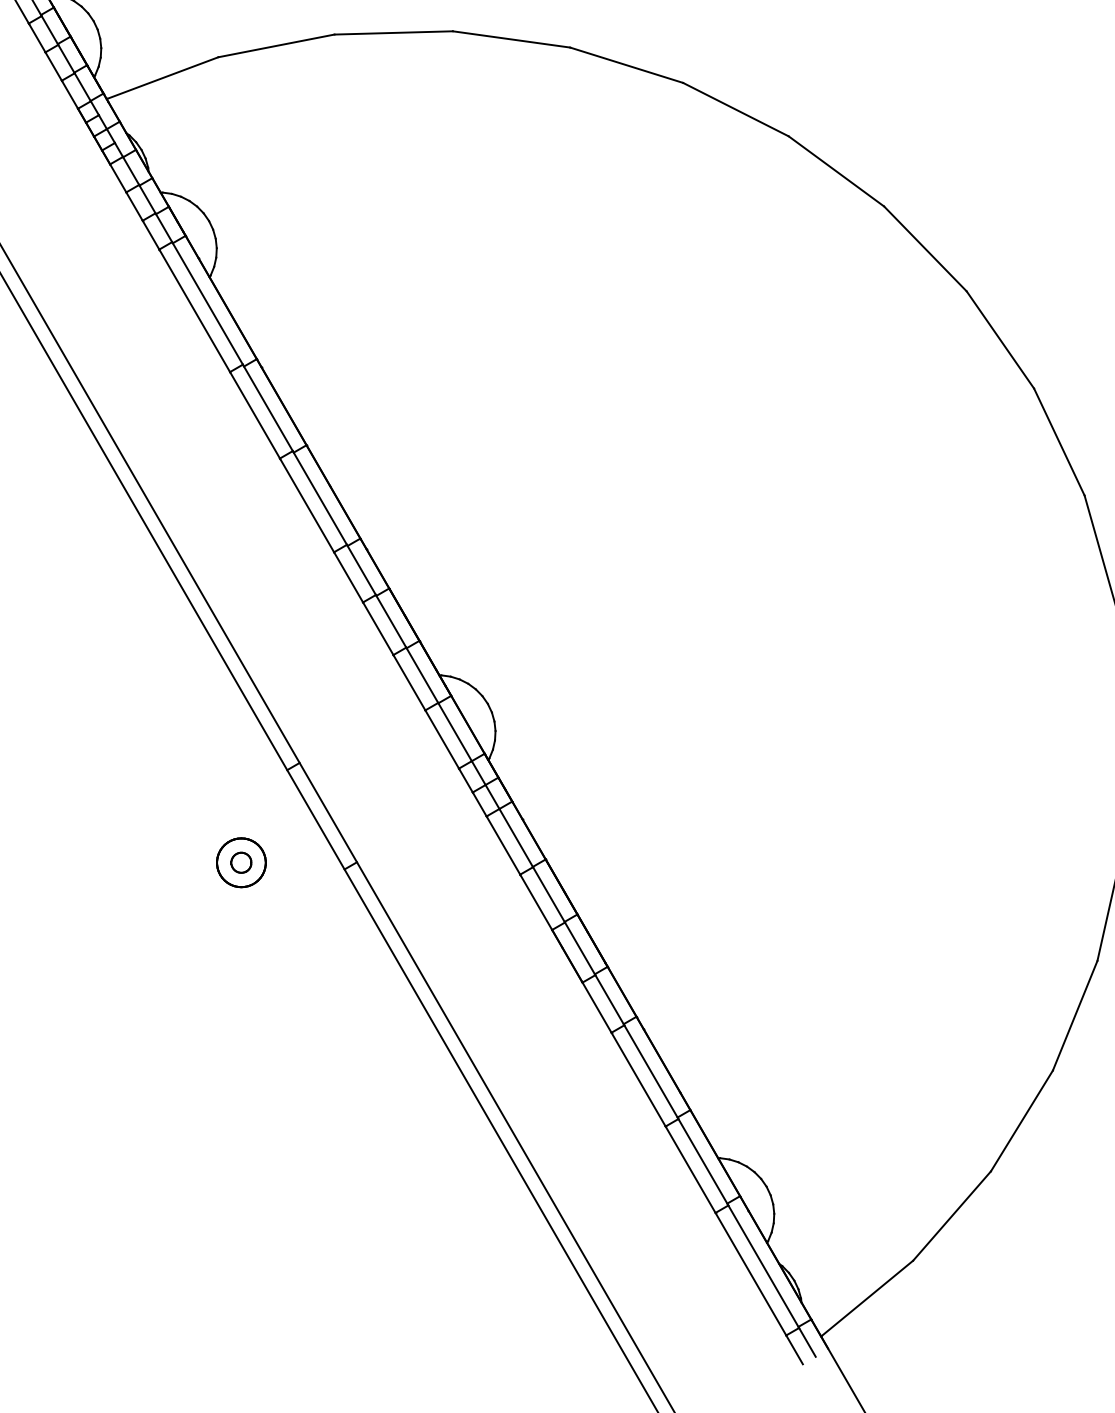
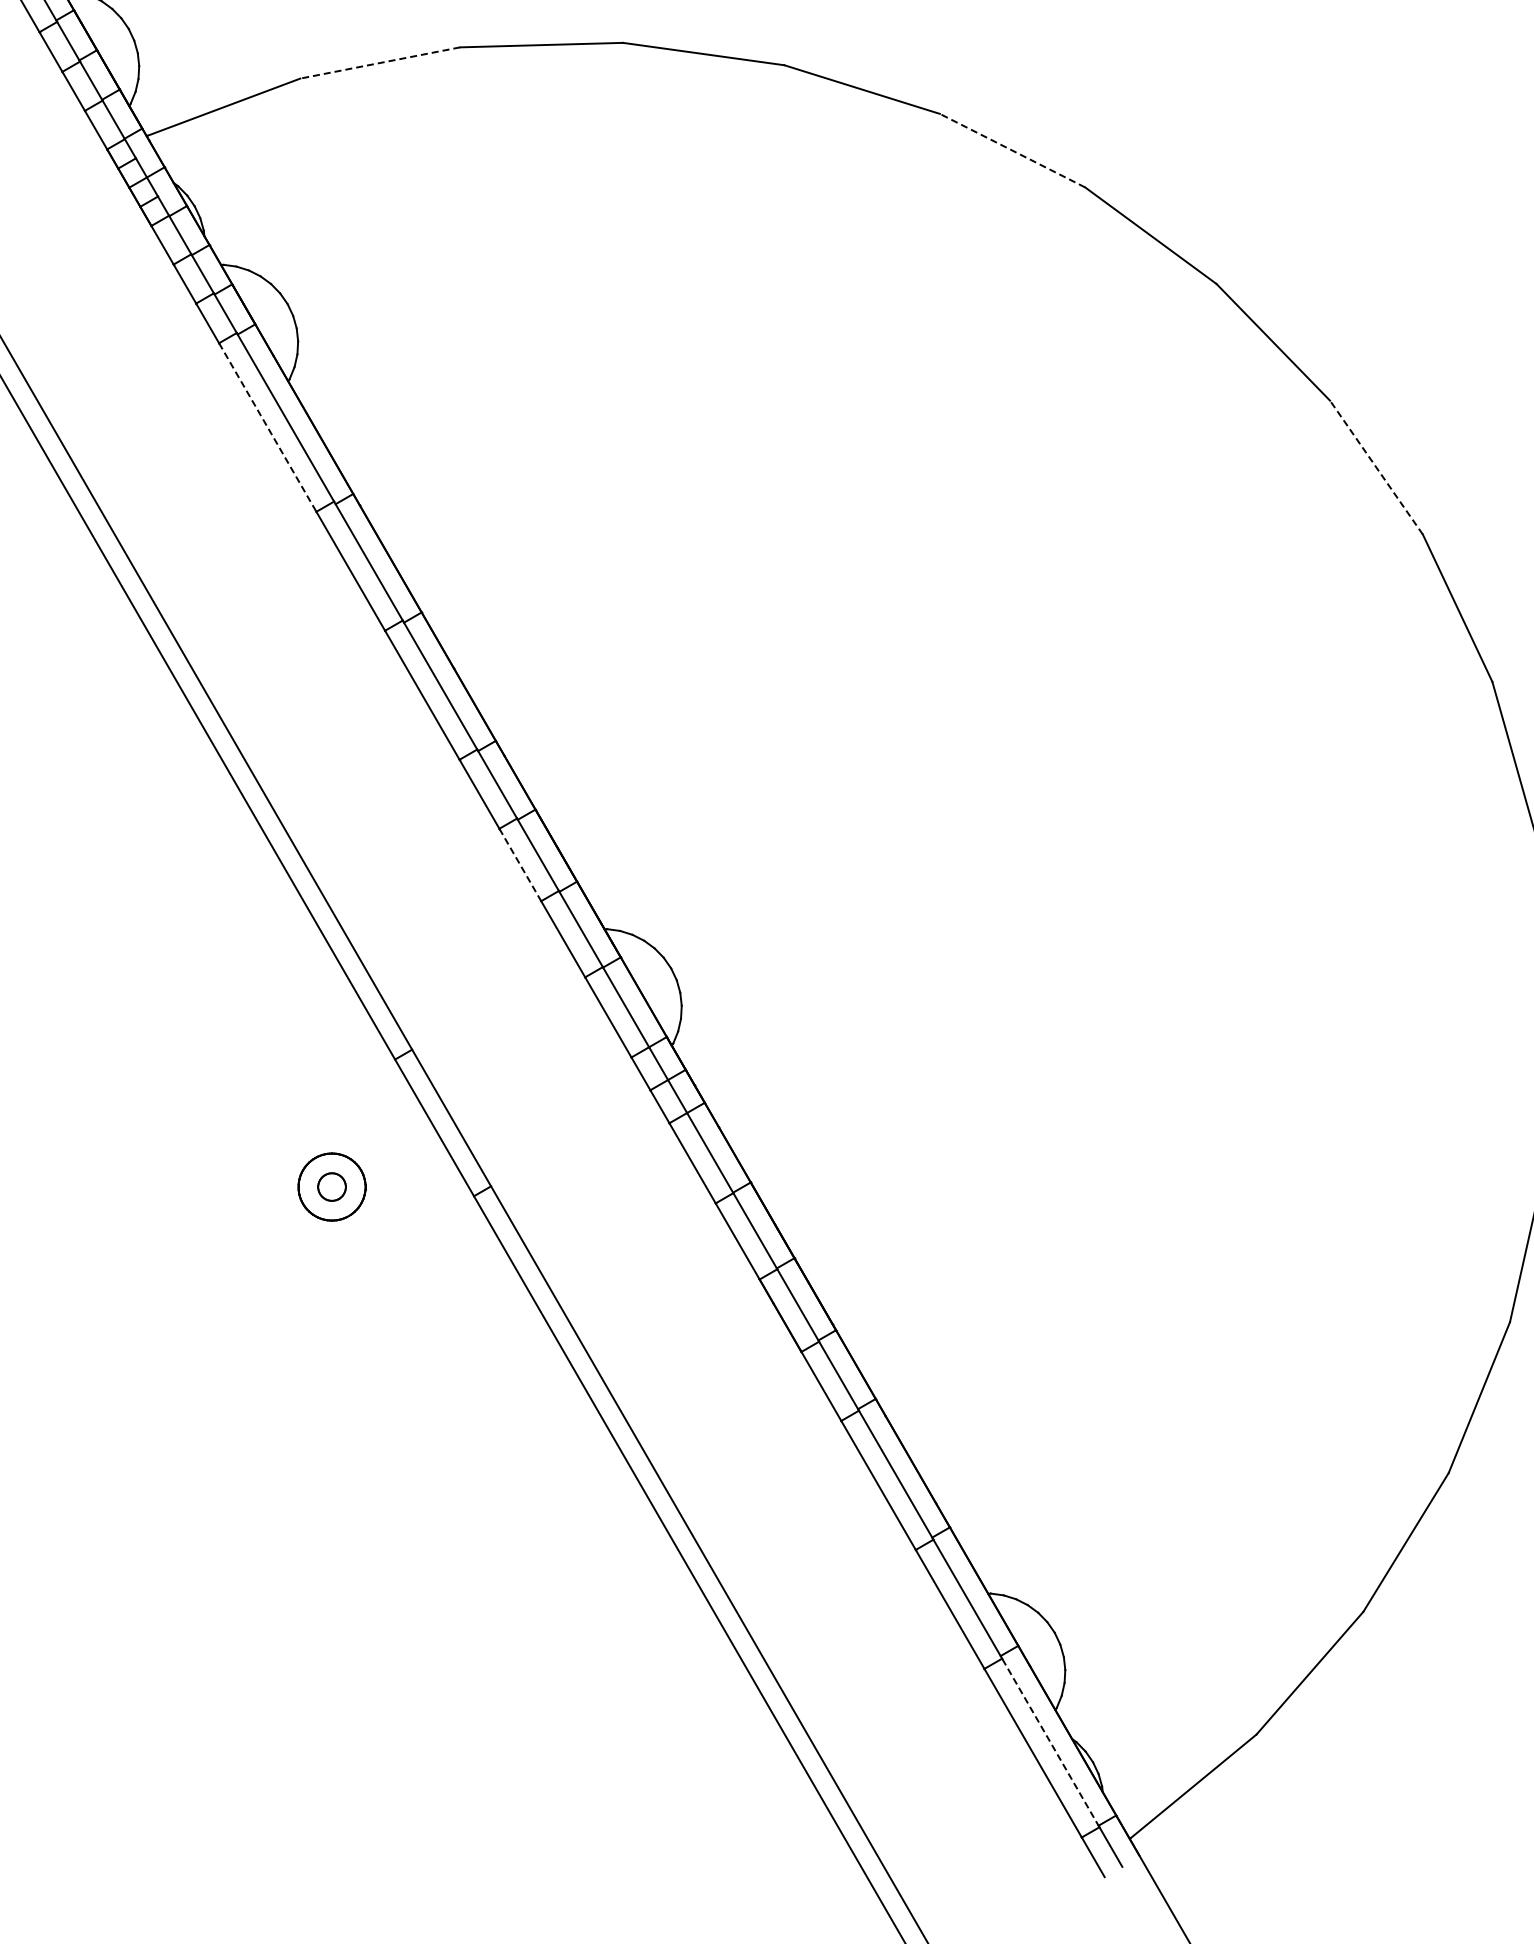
line: (275, 46) -> (379, 63), solid -> dashed
line: (735, 109) -> (1012, 150), solid -> dashed
line: (195, 310) -> (268, 427), solid -> dashed
line: (1000, 339) -> (1376, 467), solid -> dashed
line: (378, 628) -> (520, 864), solid -> dashed
line: (763, 1266) -> (1050, 1742), solid -> dashed

